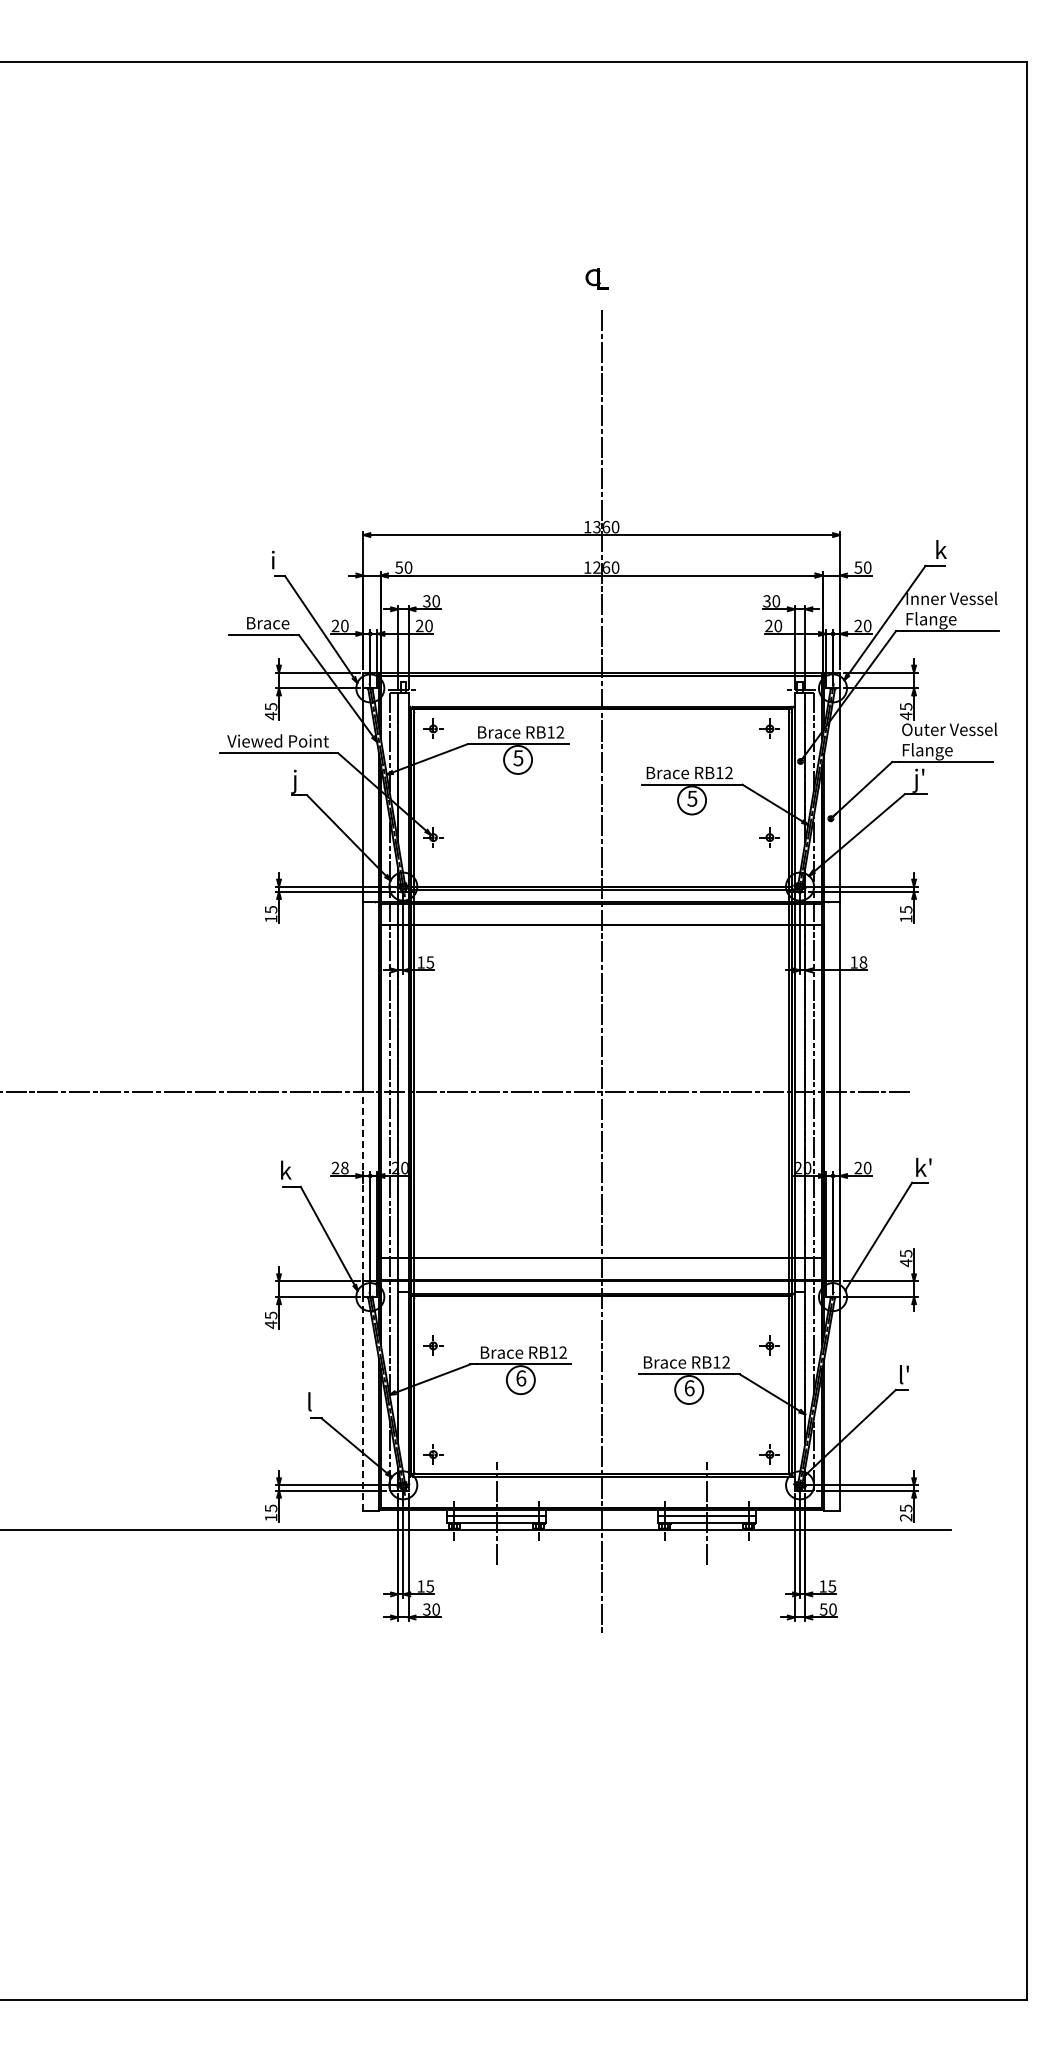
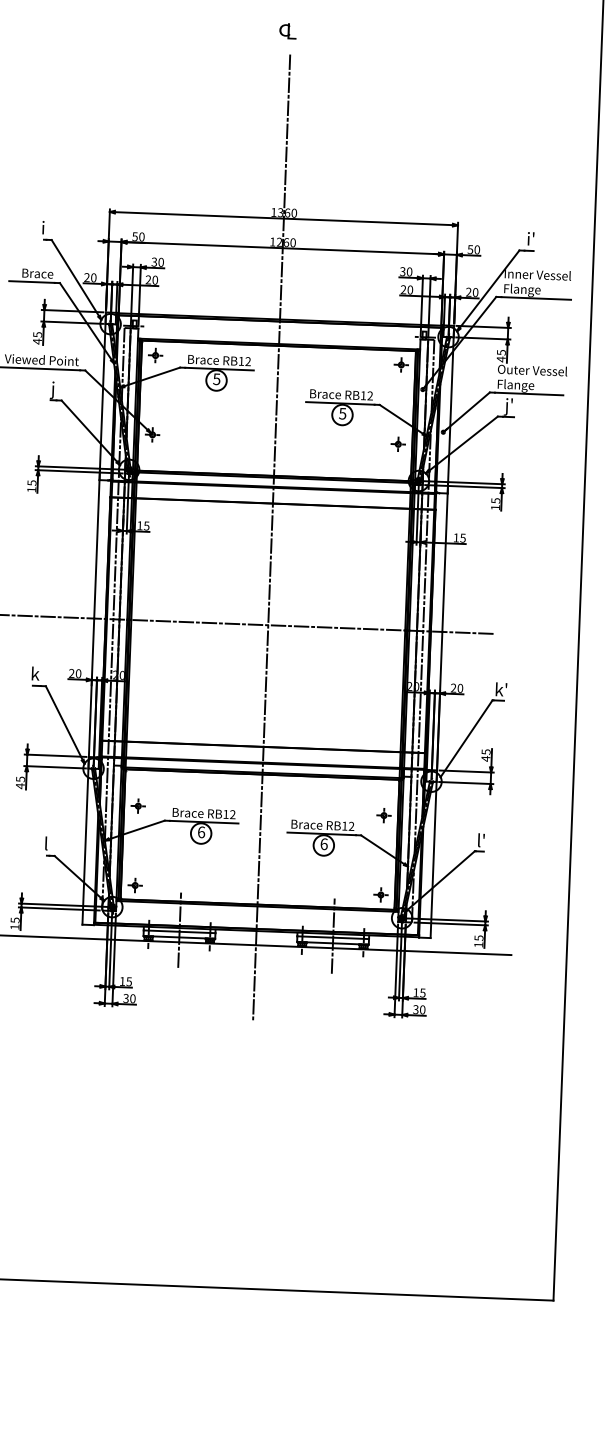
text: (941, 549) -> (531, 238), k -> i'
text: (863, 962) -> (463, 538), 18 -> 15
text: (344, 1168) -> (78, 674), 28 -> 20
line: (363, 1301) -> (88, 771), dashed -> solid
text: (905, 1517) -> (478, 944), 25 -> 15
text: (823, 1609) -> (415, 1009), 50 -> 30

